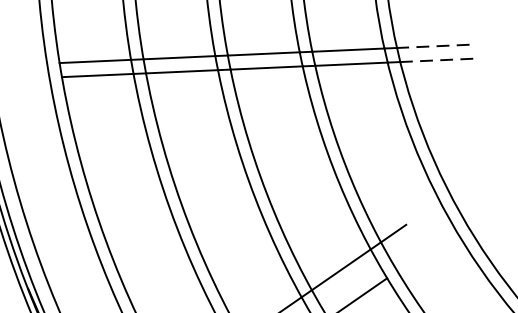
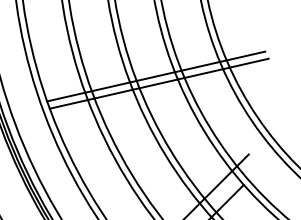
line: (434, 47) -> (246, 56), dashed -> solid
line: (437, 61) -> (249, 63), dashed -> solid

